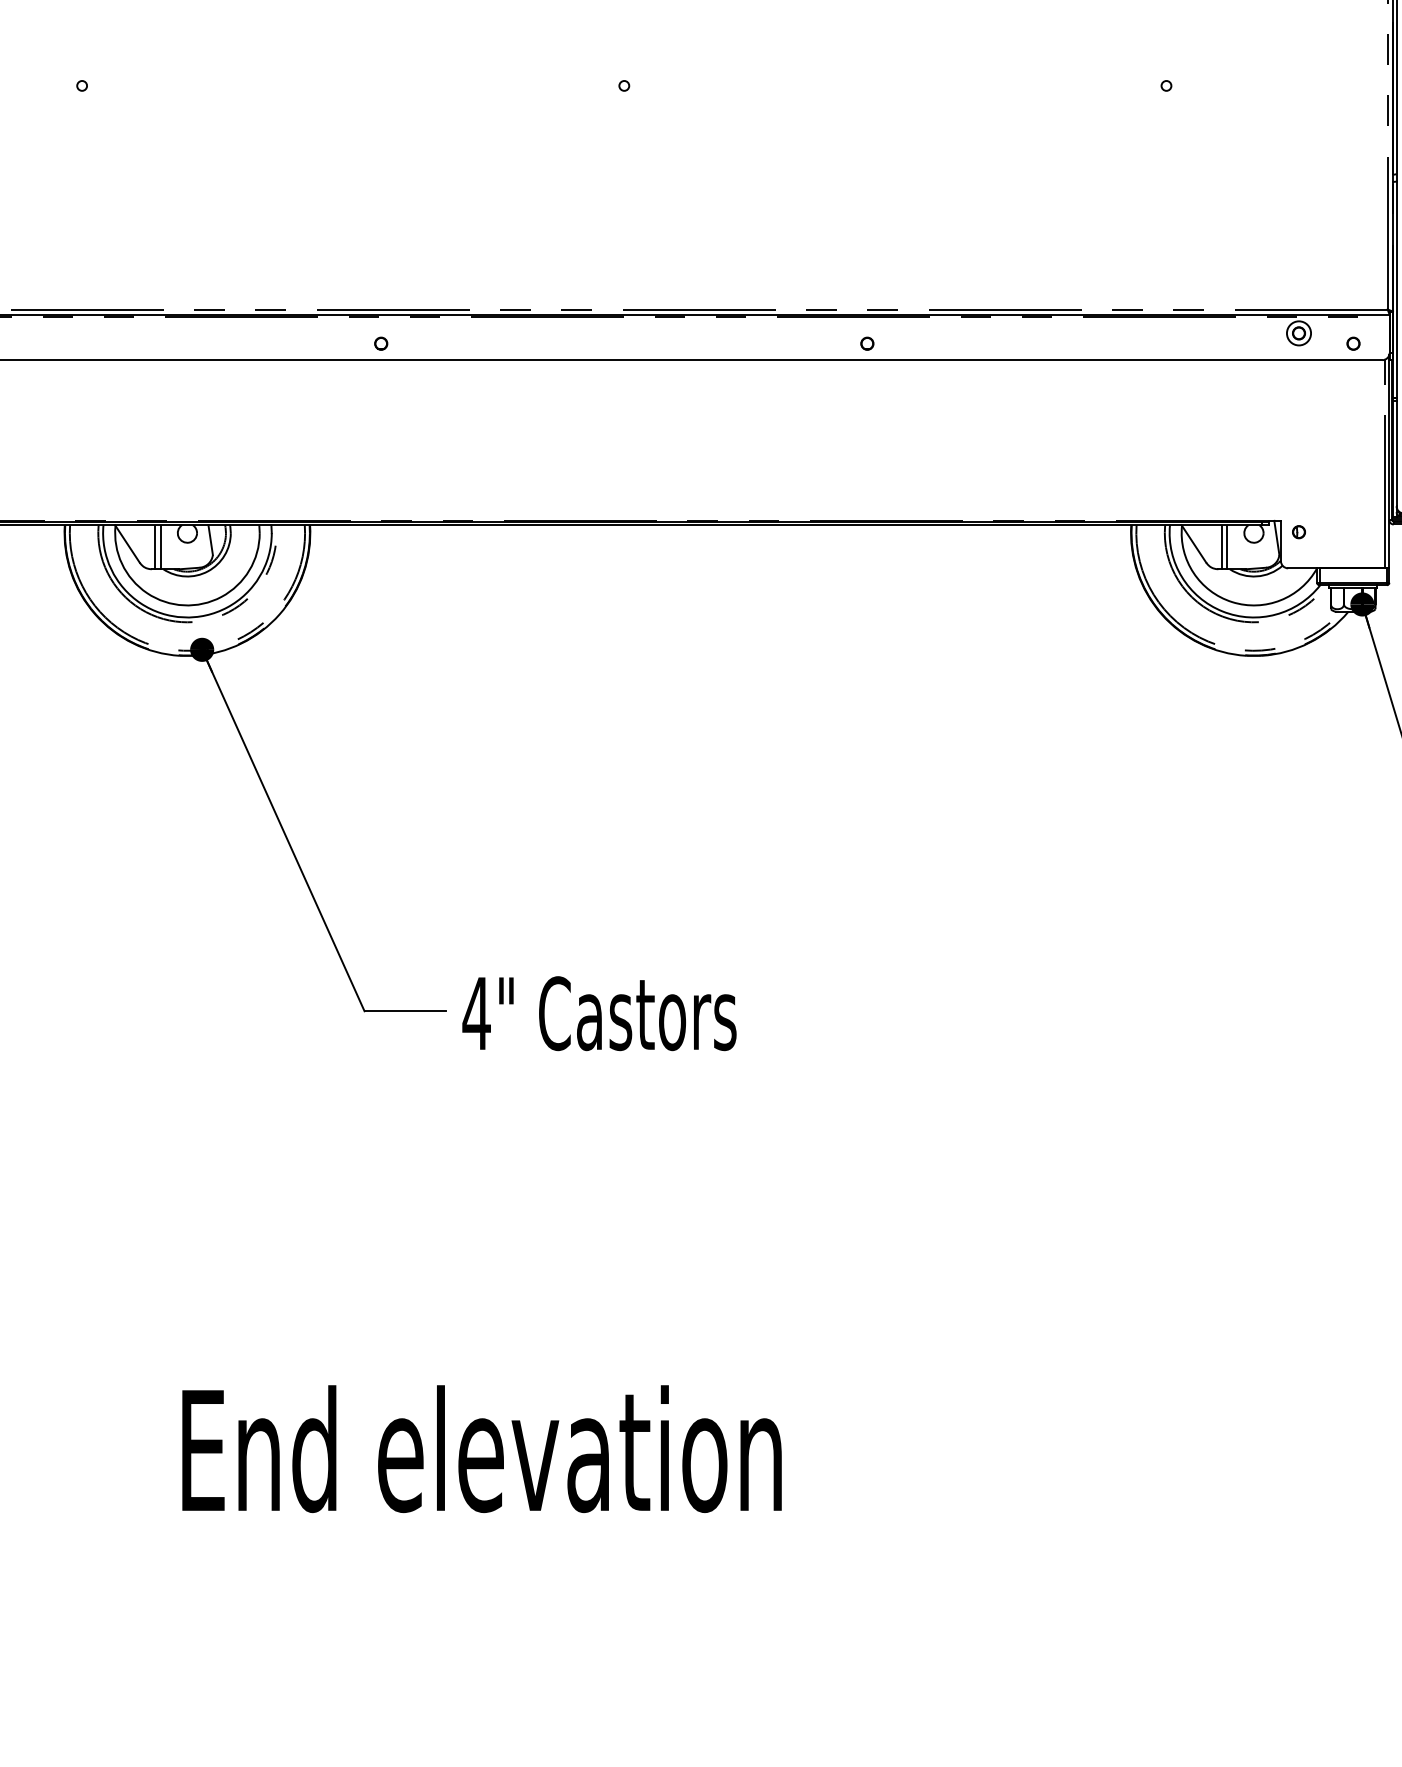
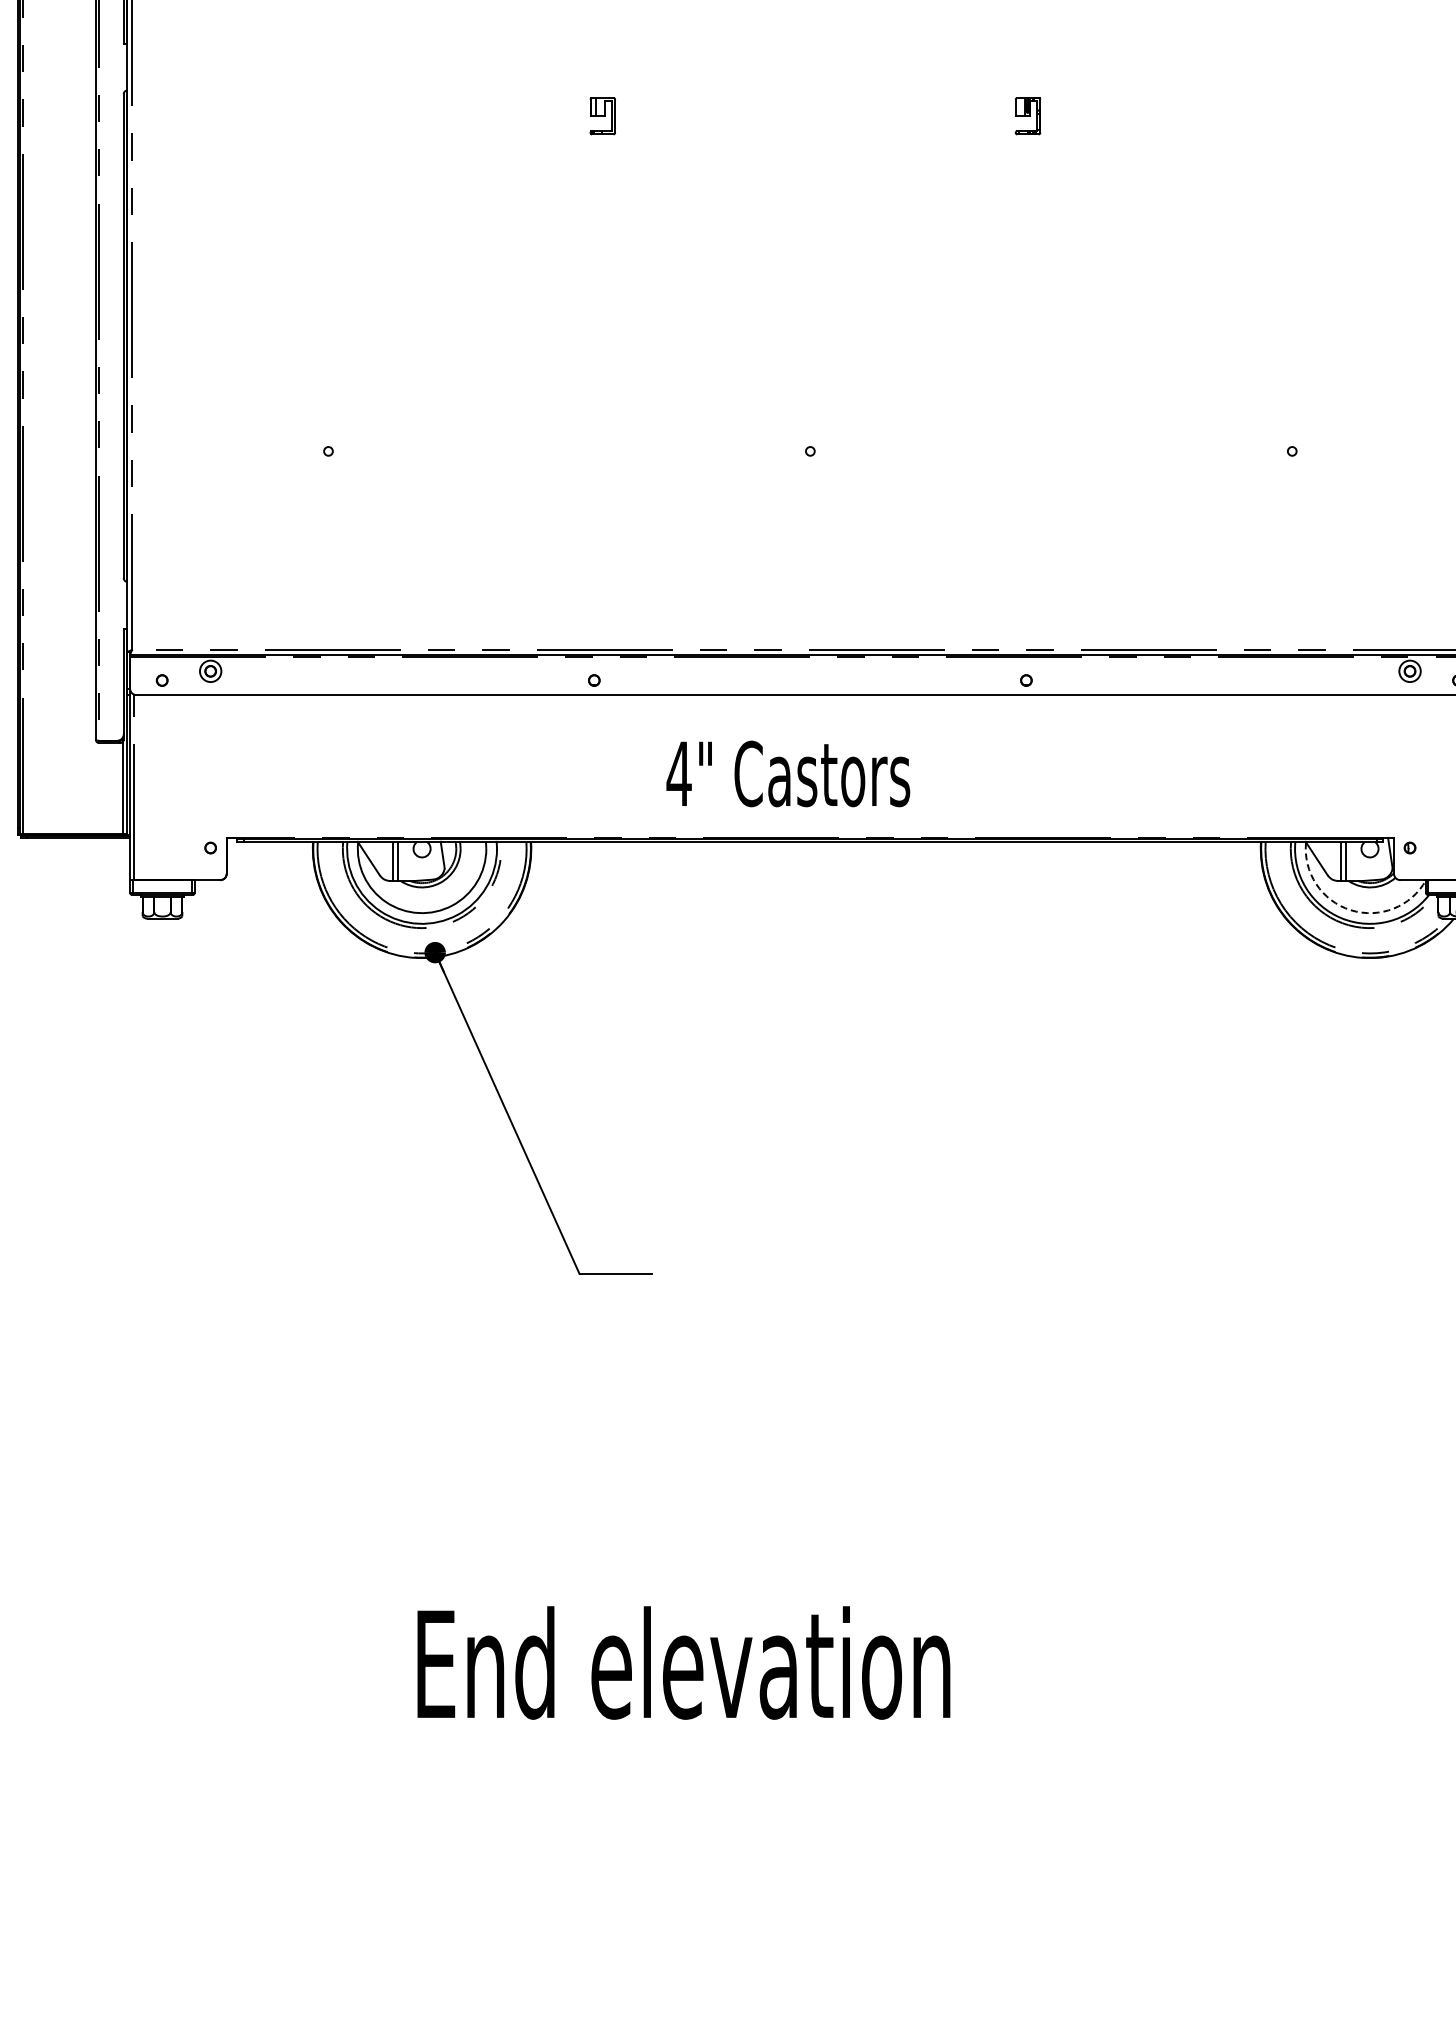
arc: (1232, 602) -> (1350, 910), solid -> dashed
text: (599, 1013) -> (788, 773), moved

